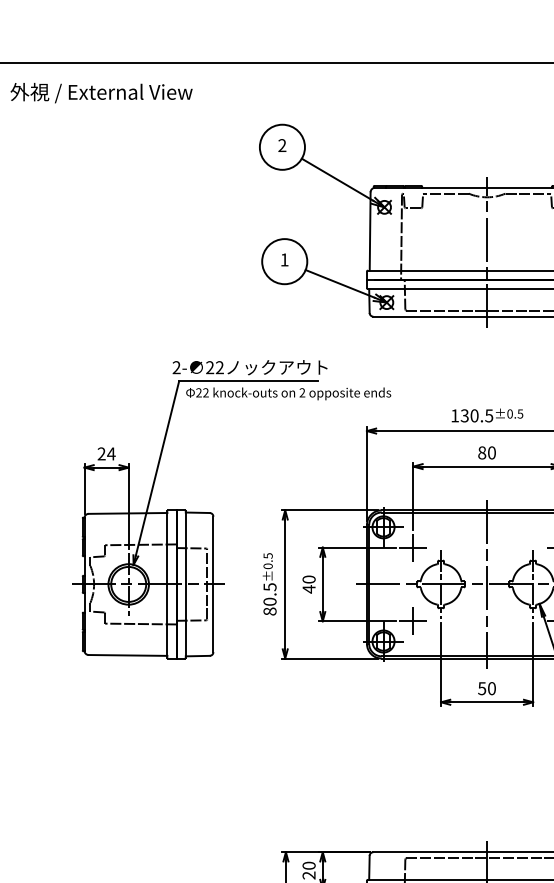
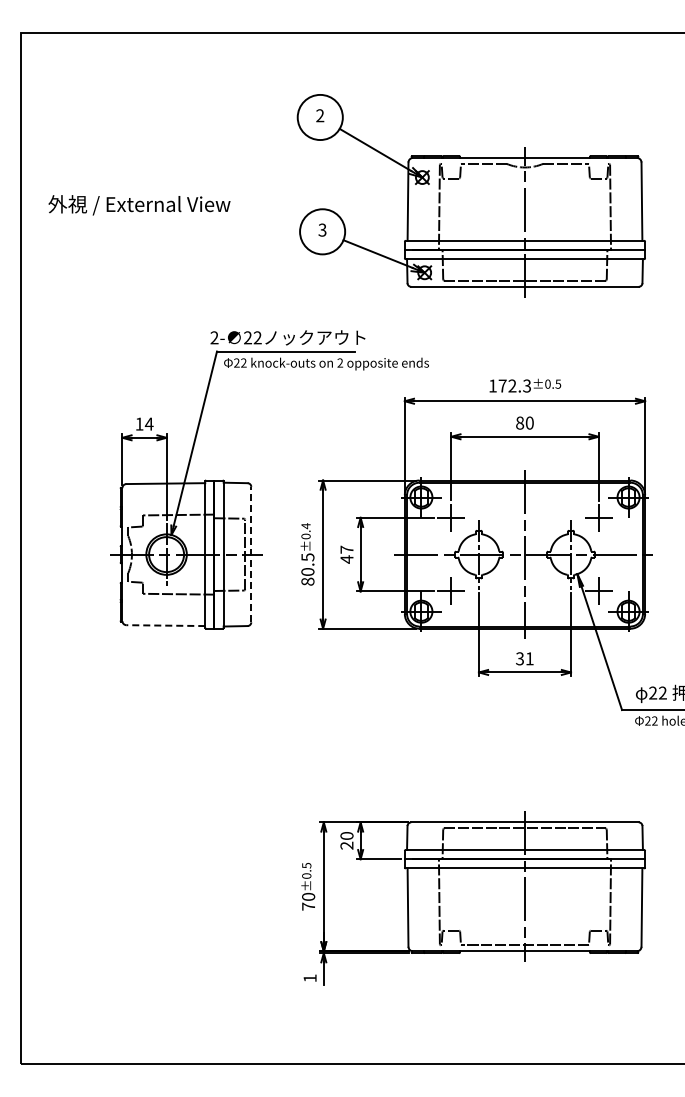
text: (101, 93) -> (139, 205), moved
text: (284, 259) -> (322, 229), 1 -> 3
text: (476, 415) -> (514, 385), 130.5 -> 172.3
text: (101, 453) -> (139, 423), 24 -> 14
text: (267, 556) -> (305, 526), ±0.5 -> ±0.4
text: (308, 579) -> (346, 549), 40 -> 47
line: (213, 584) -> (251, 554), solid -> dashed
line: (127, 655) -> (165, 625), solid -> dashed
text: (486, 688) -> (524, 658), 50 -> 31

